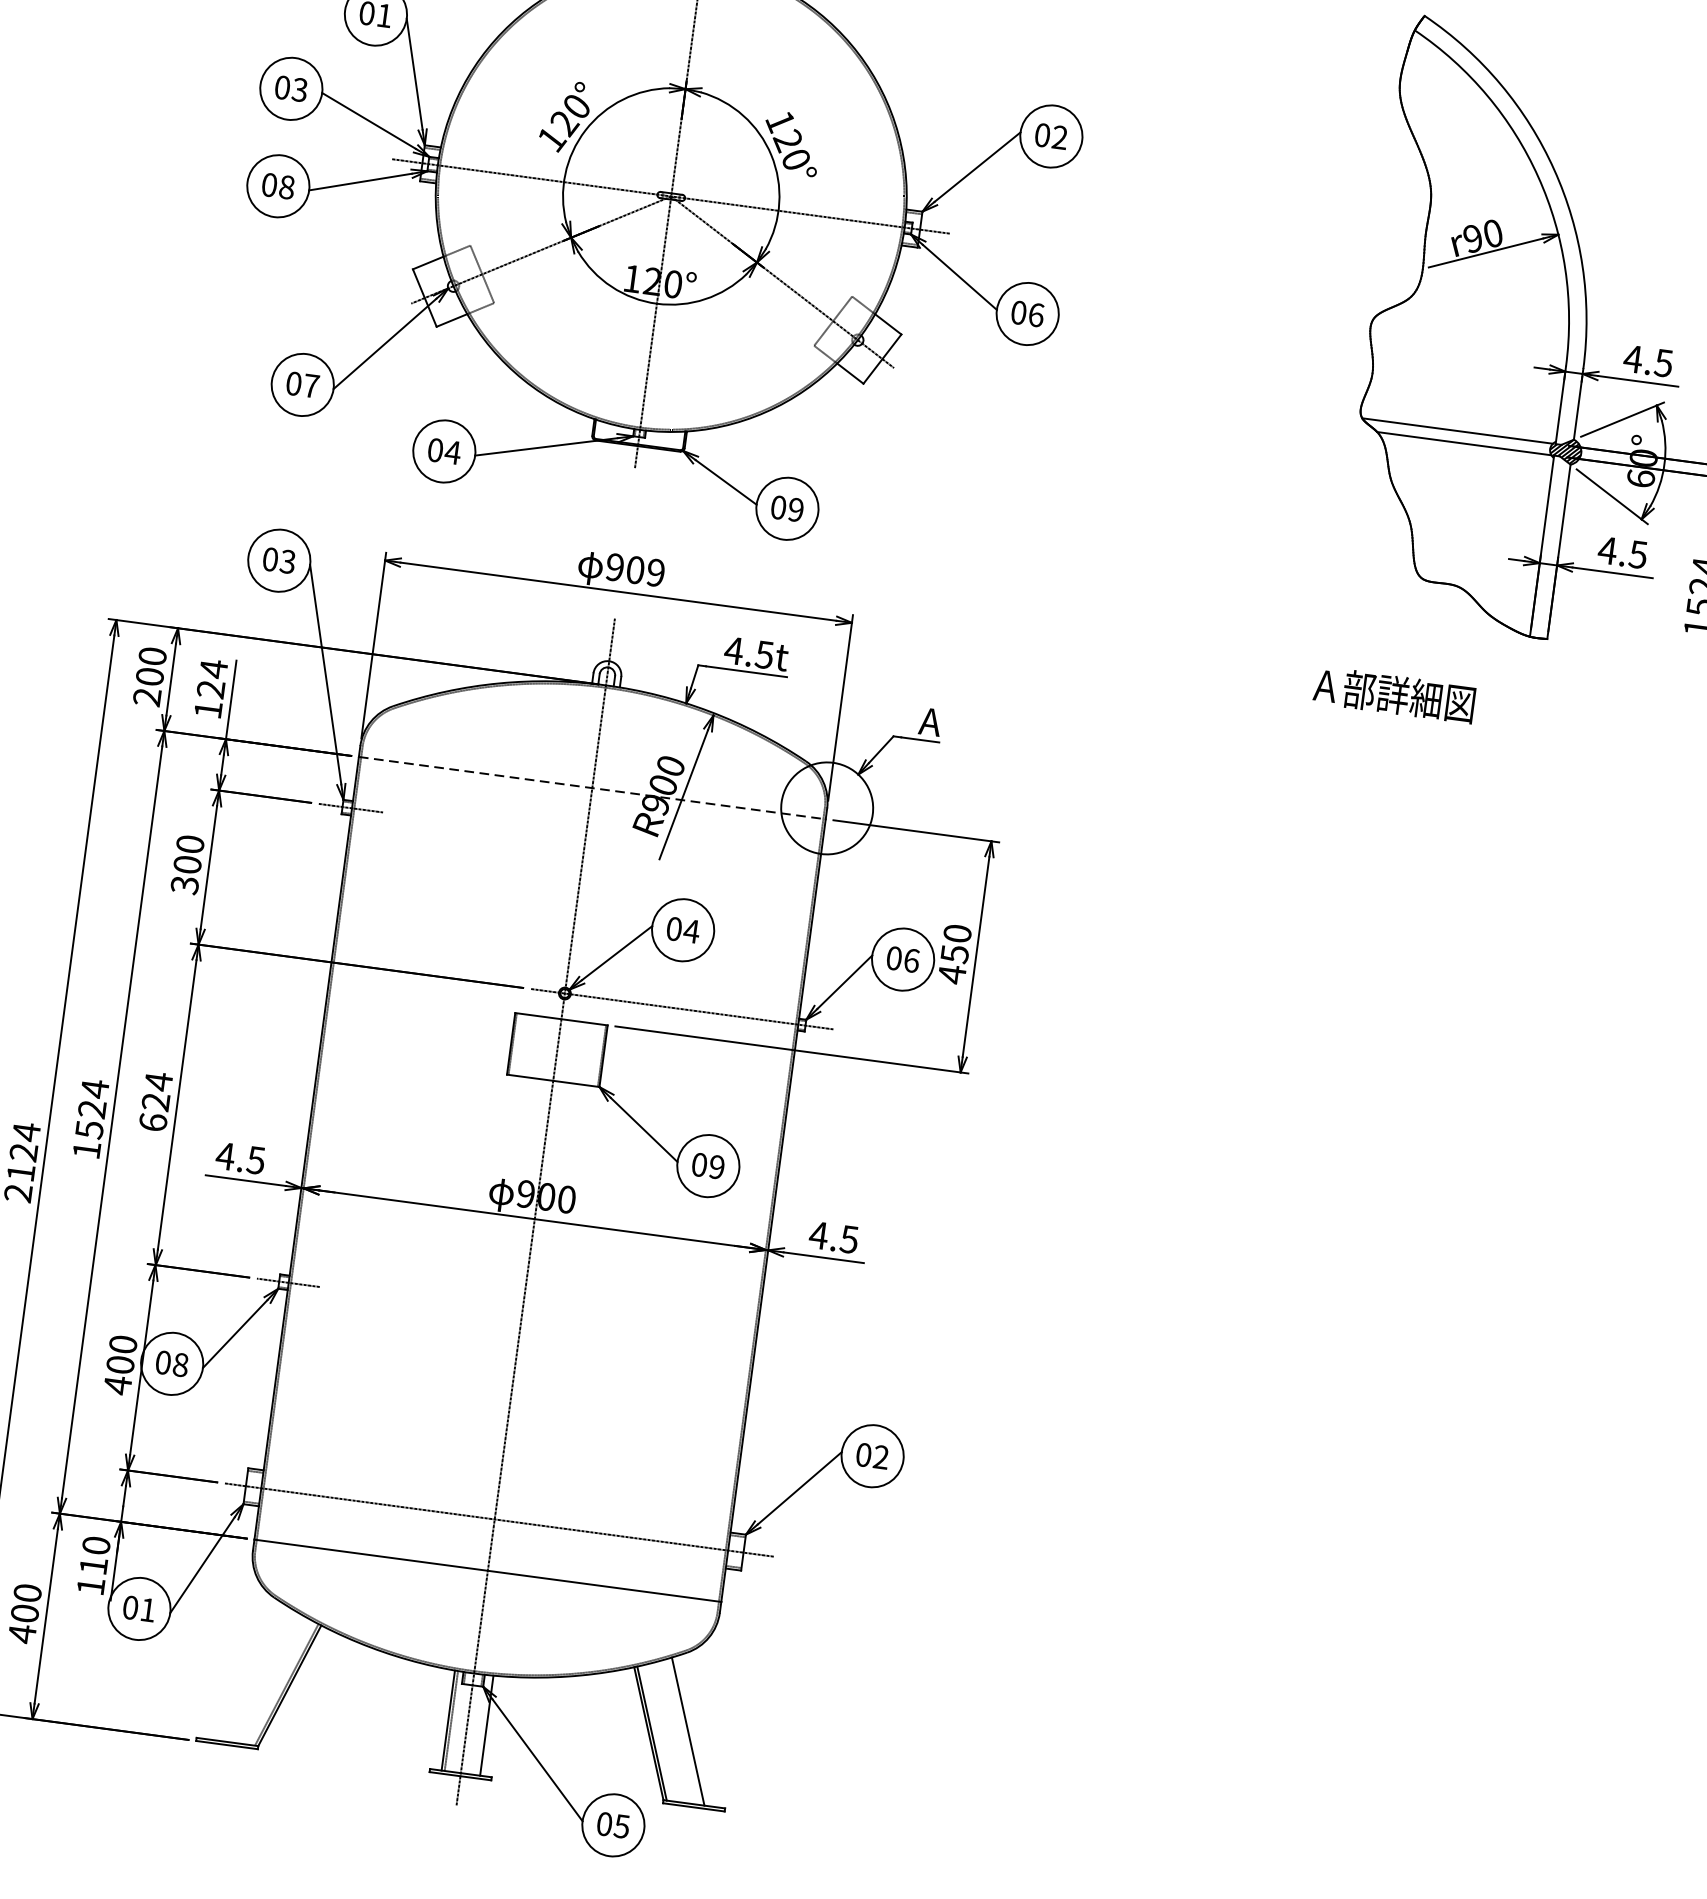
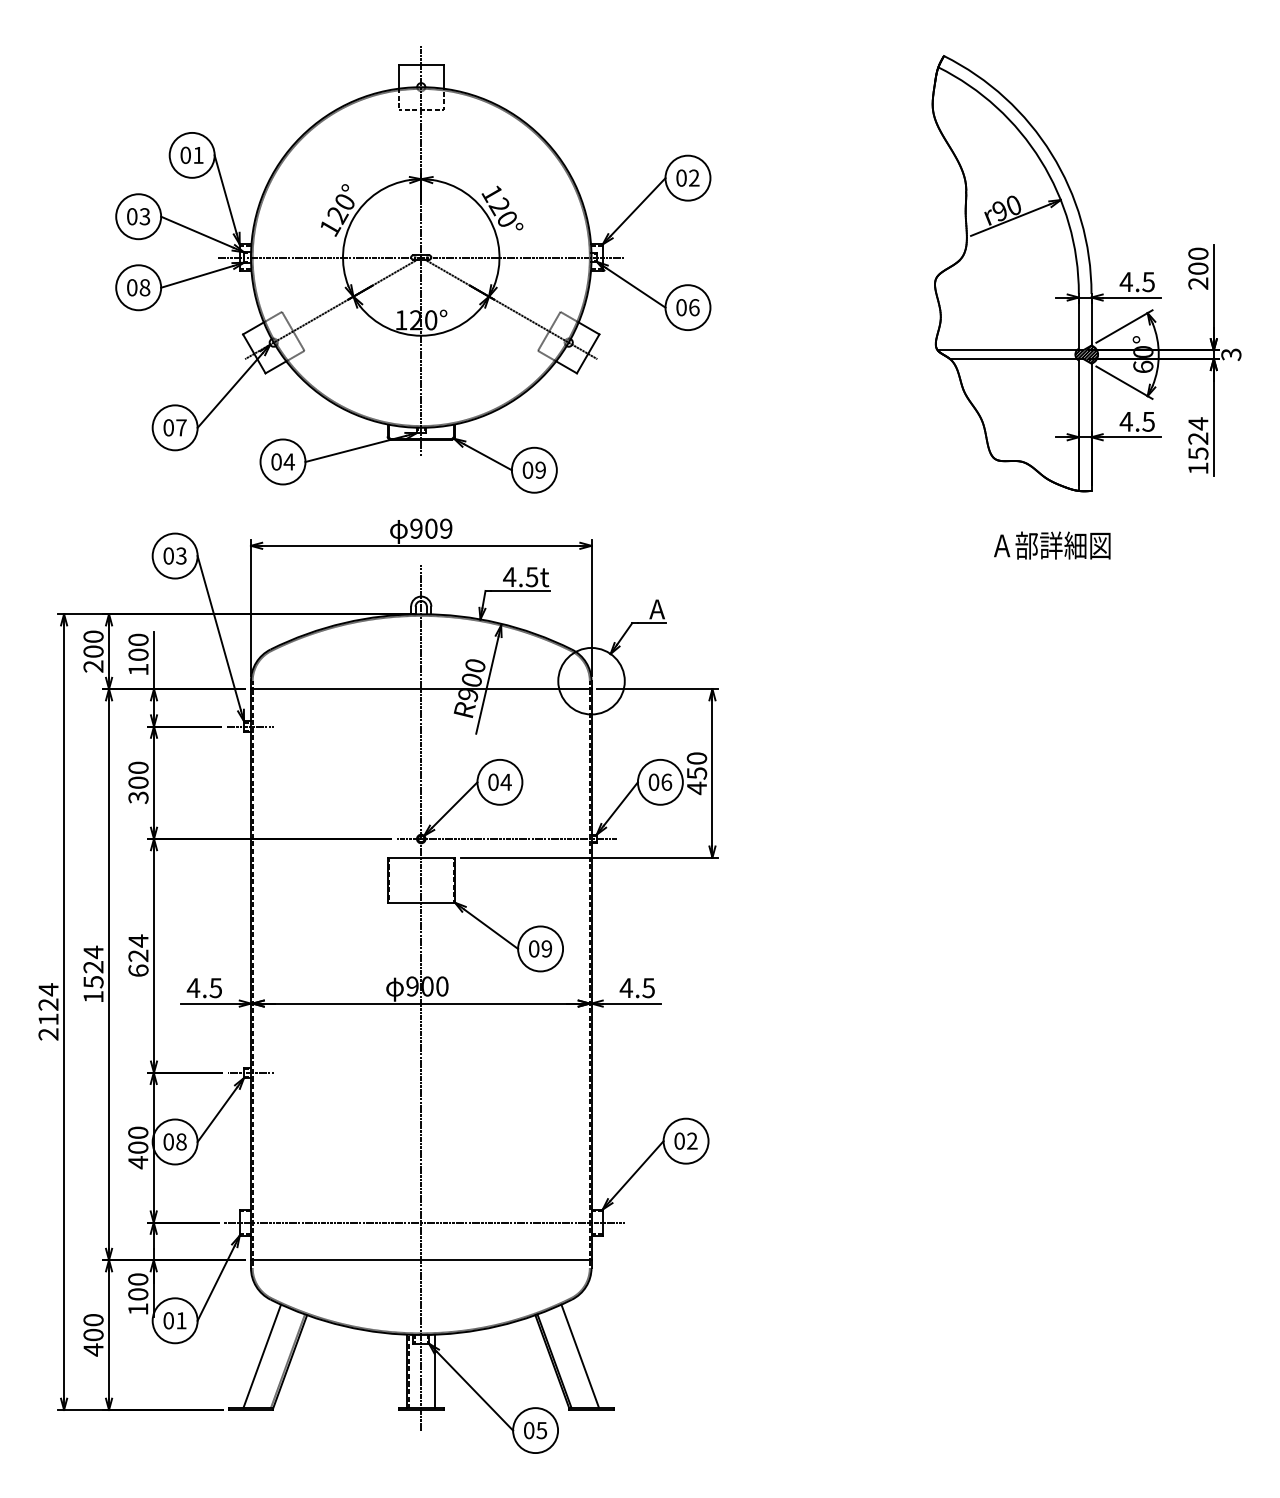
text: (212, 677) -> (138, 646), 124 -> 100
text: (1394, 694) -> (1052, 545), moved
line: (592, 788) -> (421, 689), dashed -> solid
text: (94, 1566) -> (138, 1294), 110 -> 100
line: (252, 1672) -> (262, 1355), added

